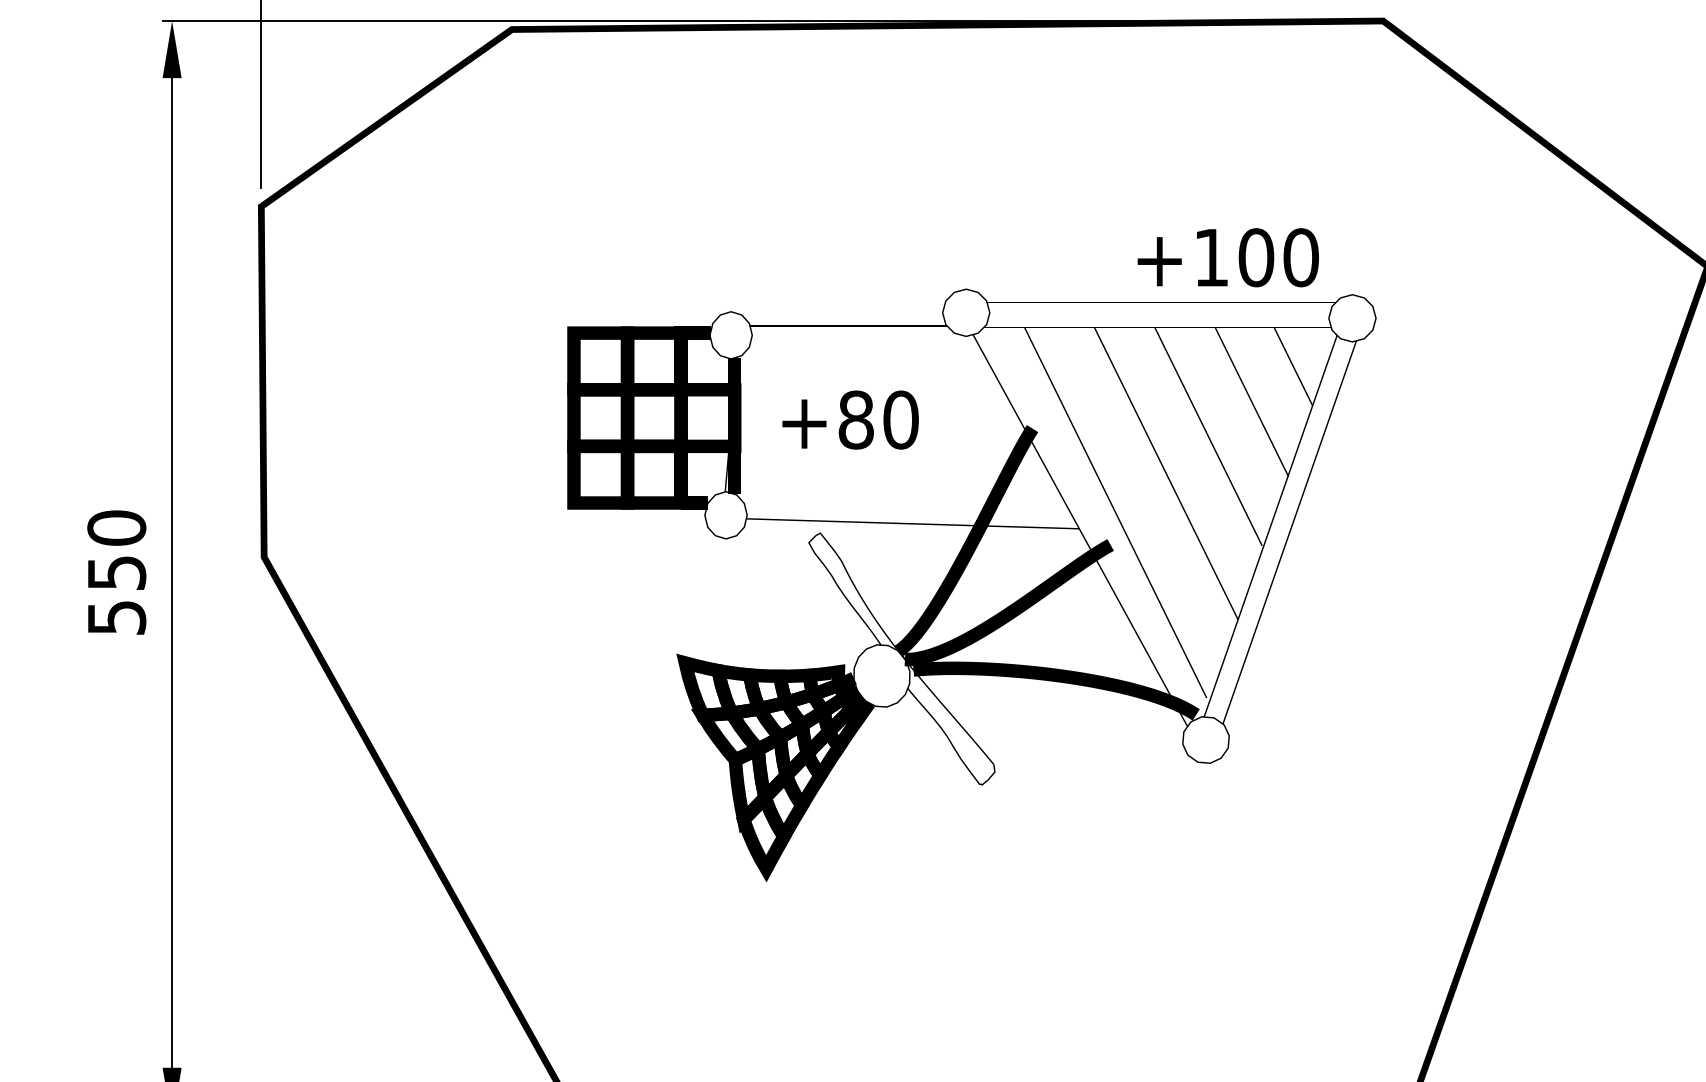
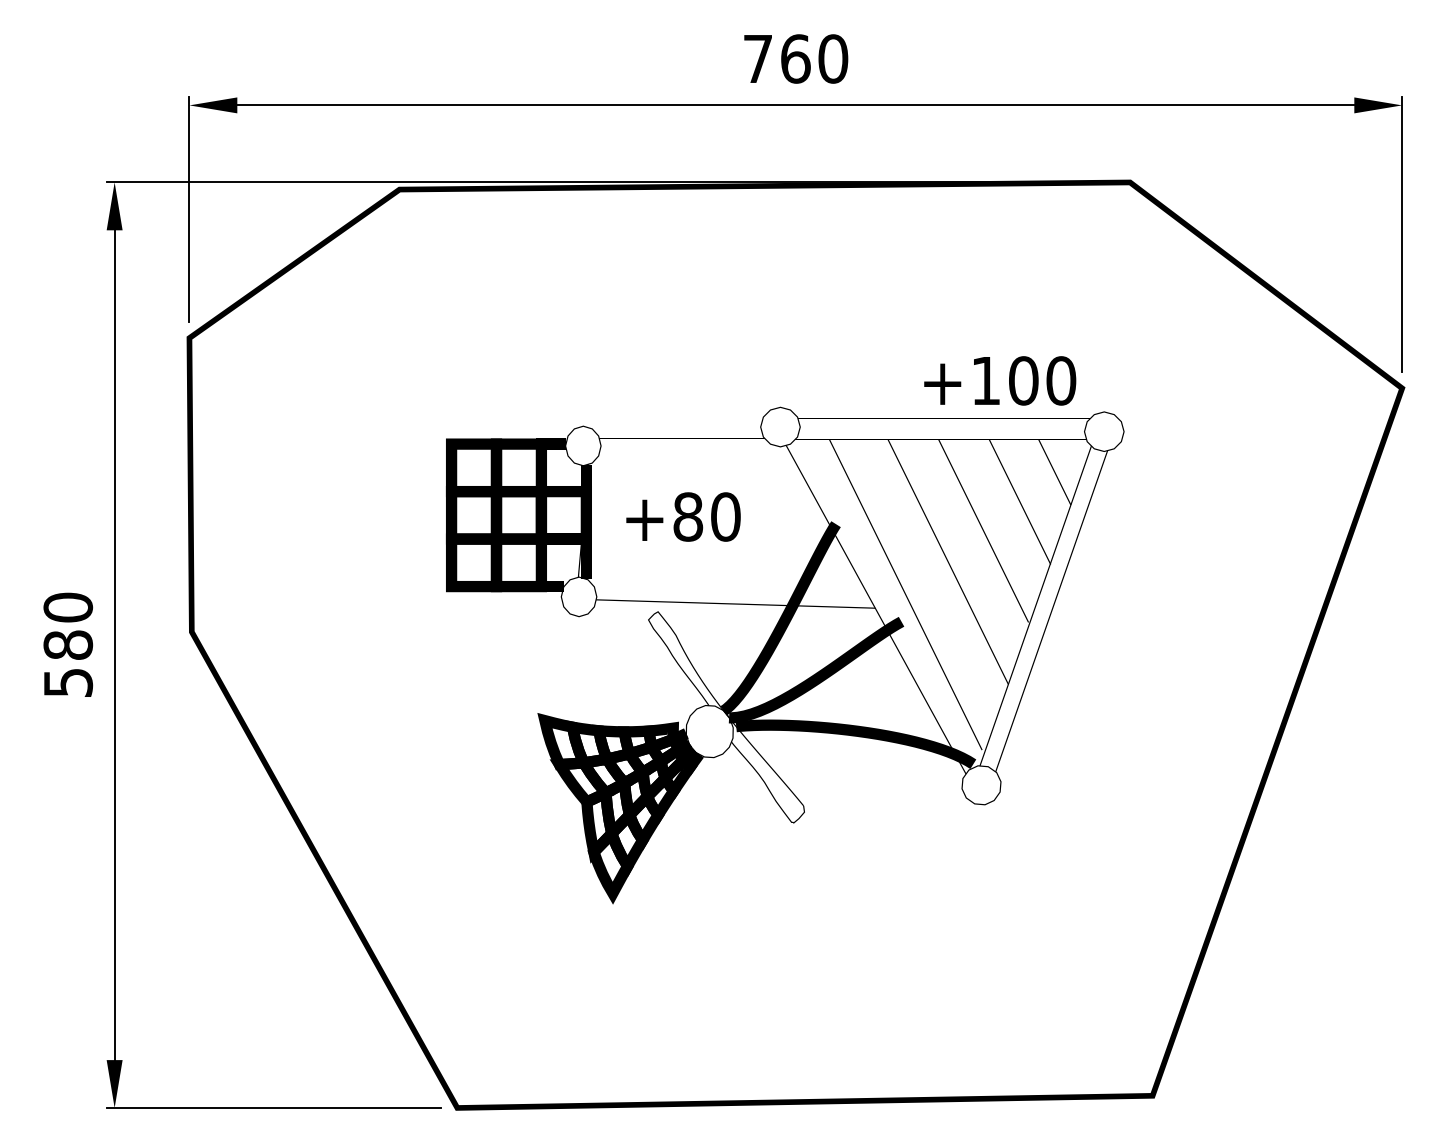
text: (117, 572) -> (68, 644), 550 -> 580

